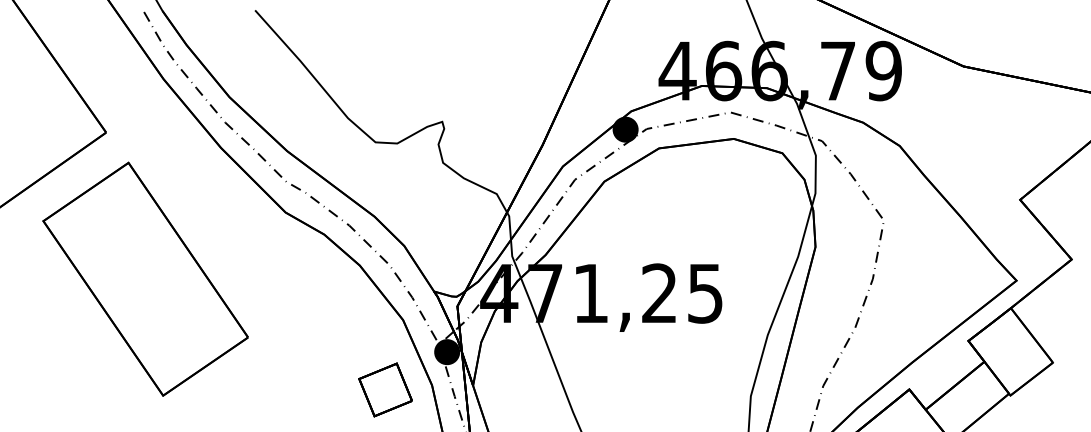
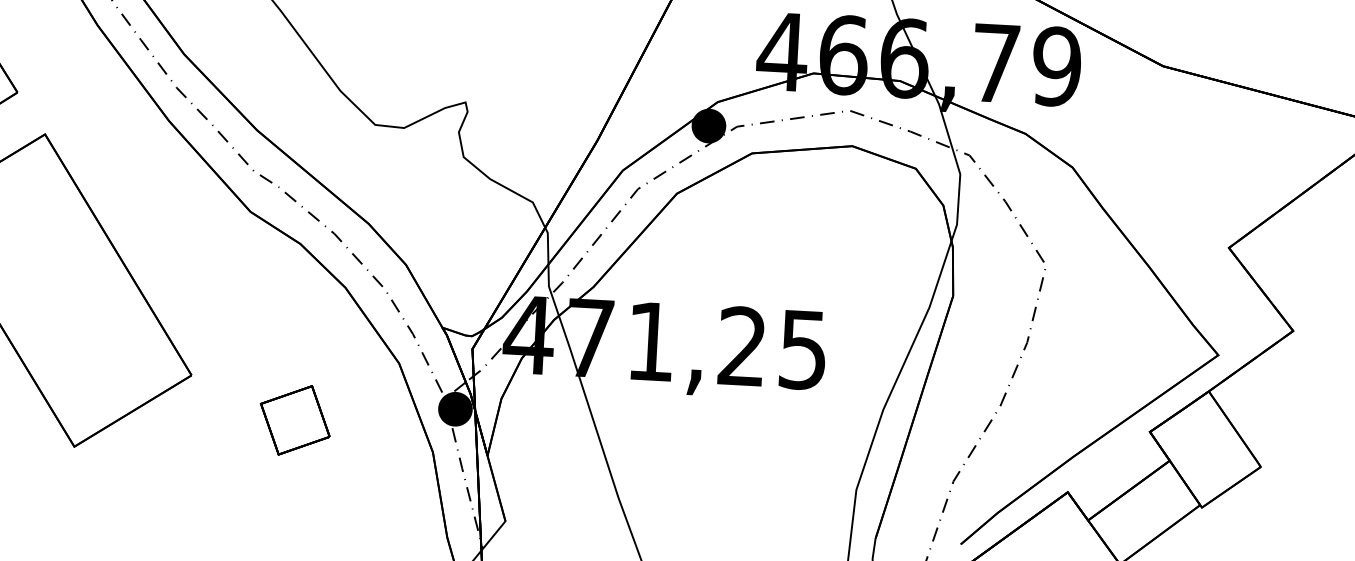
part: (385, 389) -> (295, 419), moved

